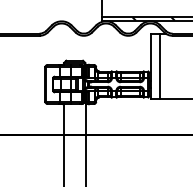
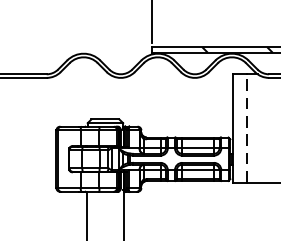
line: (159, 65) -> (247, 127), solid -> dashed

